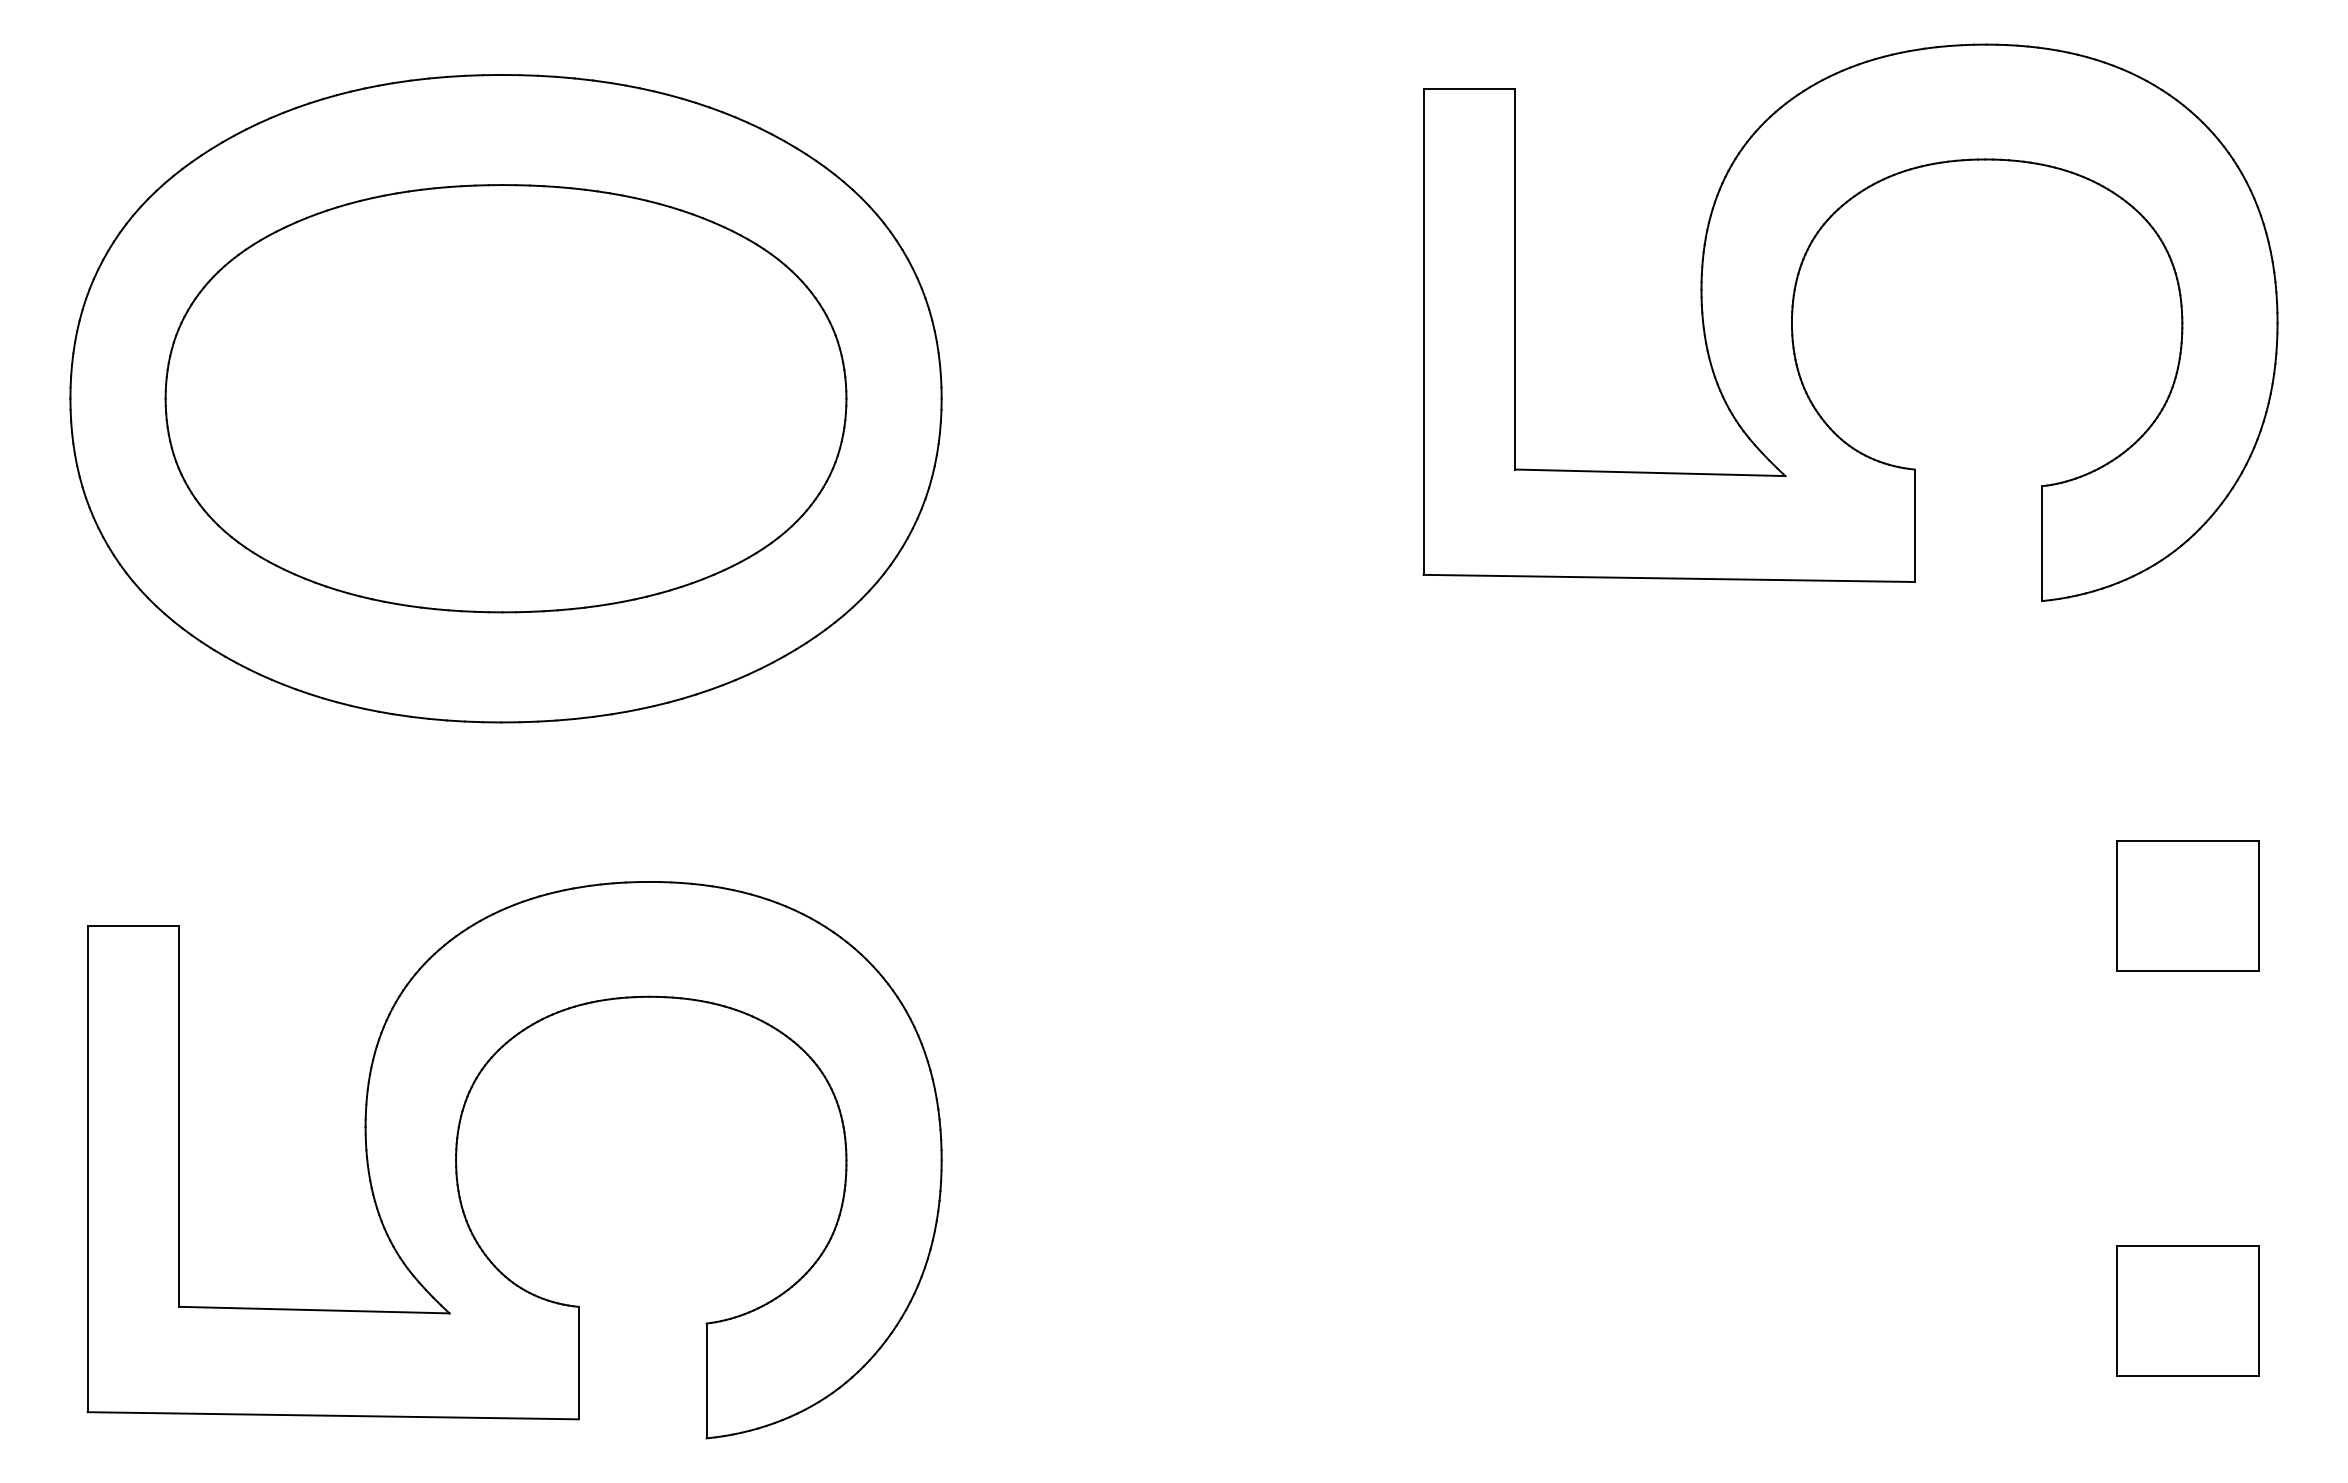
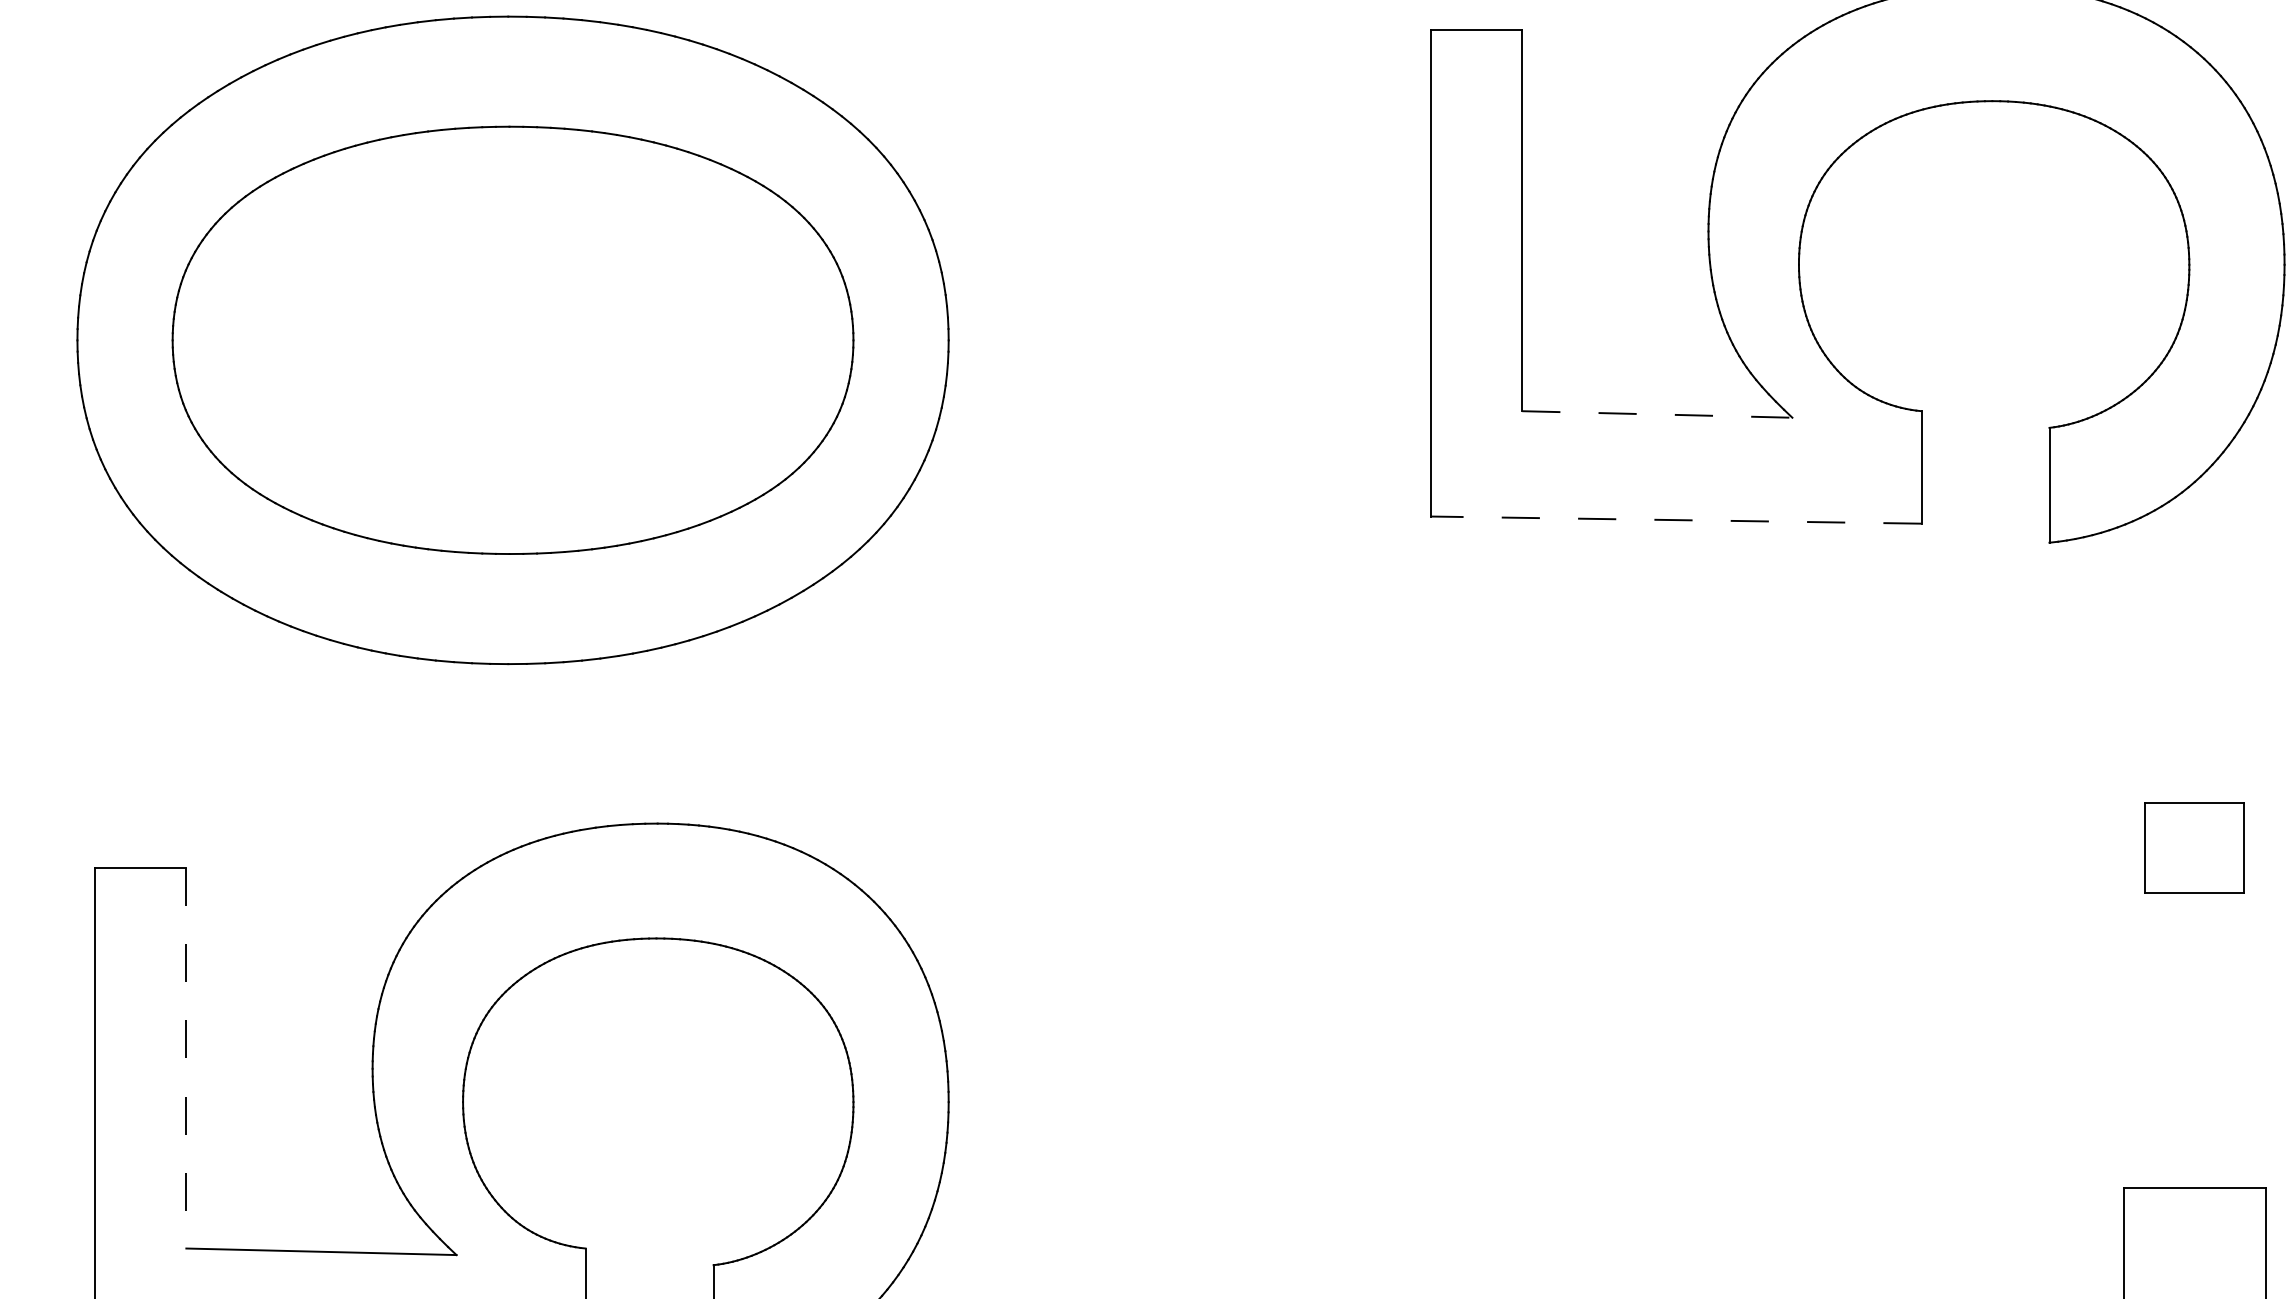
line: (1650, 472) -> (1657, 414), solid -> dashed
line: (1669, 578) -> (1676, 520), solid -> dashed
part: (2187, 905) -> (2194, 847), size x0.7
line: (179, 1116) -> (186, 1058), solid -> dashed

